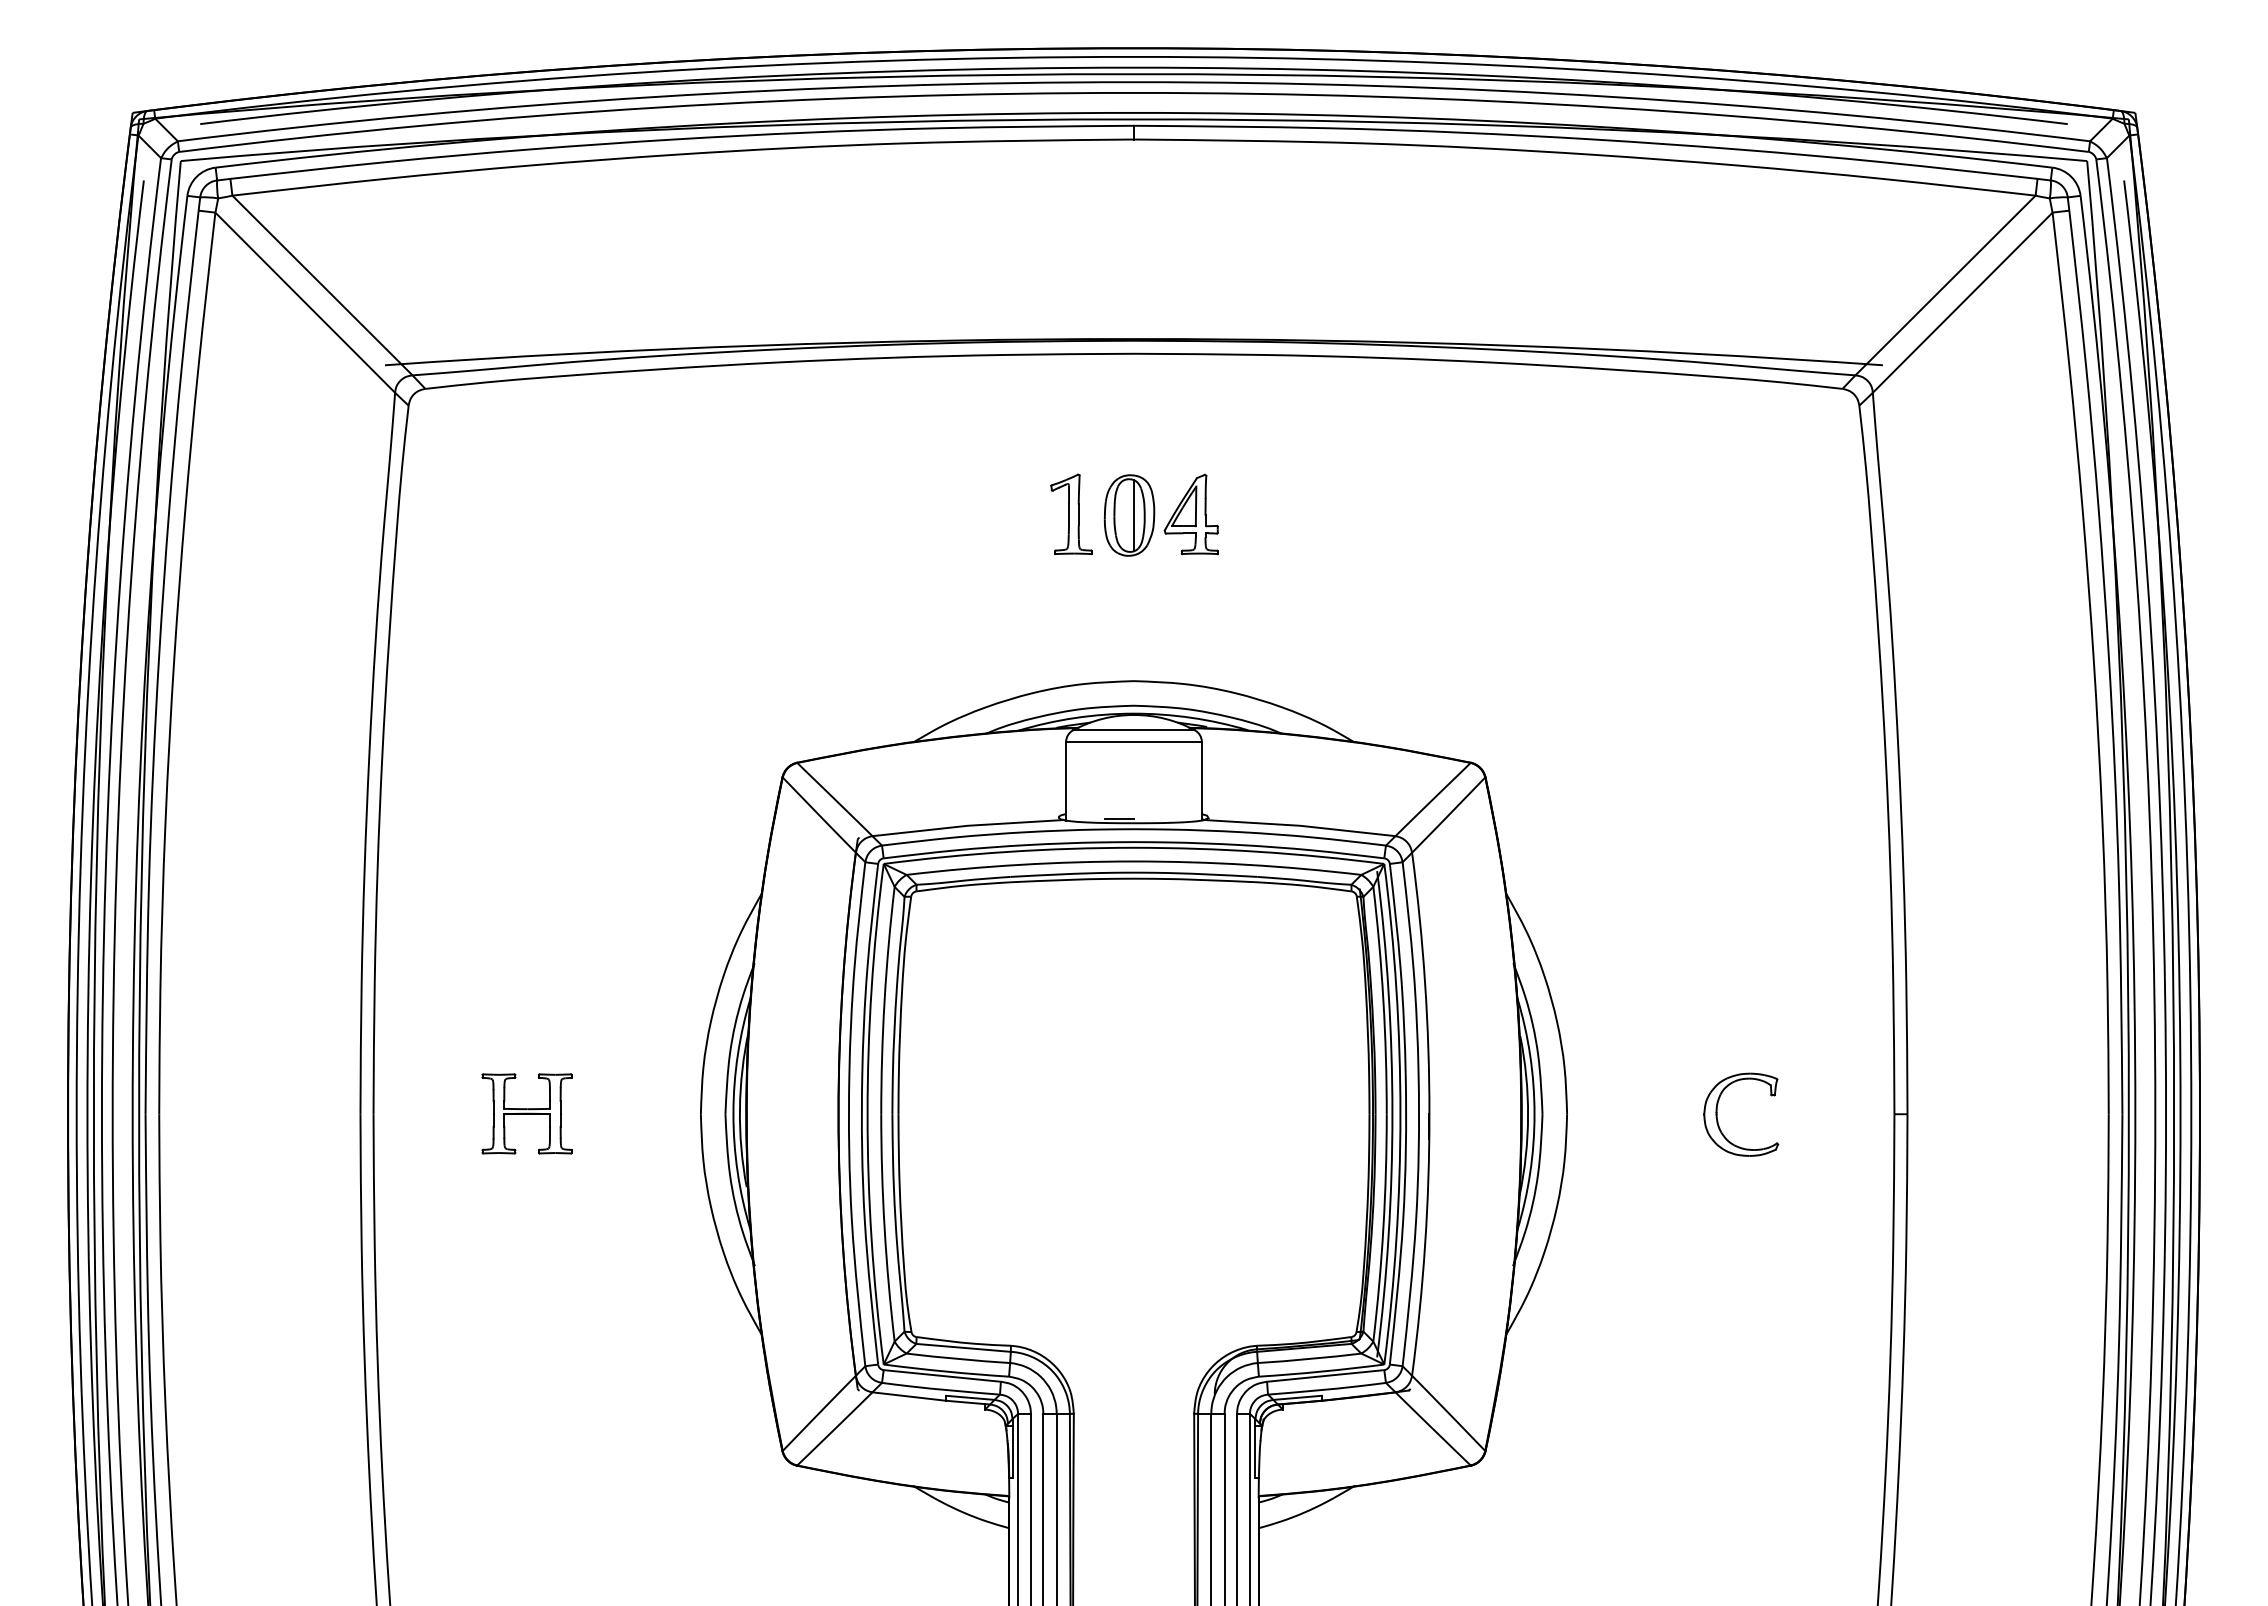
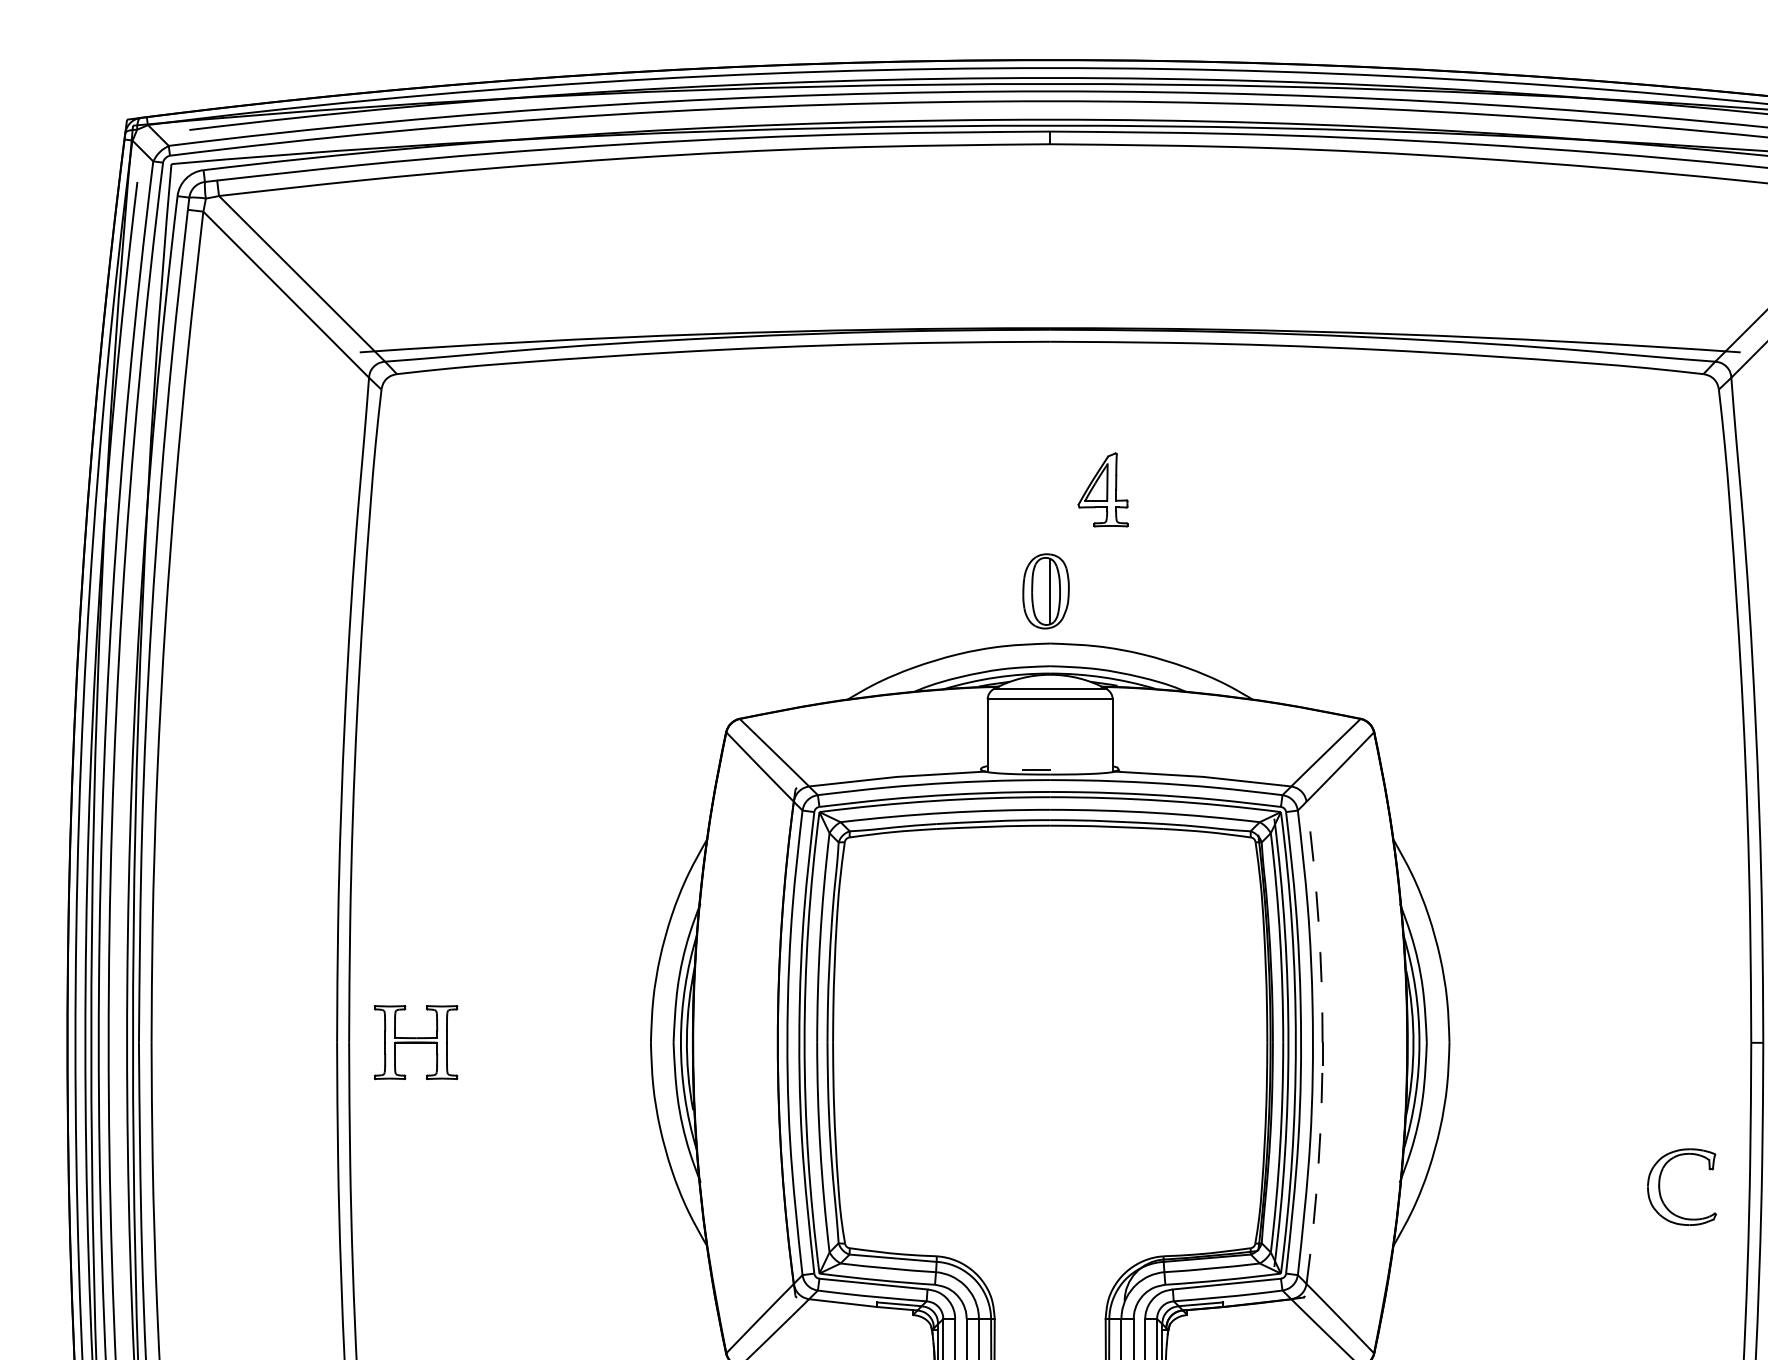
part: (1071, 514) -> (992, 489), removed
part: (1129, 515) -> (1046, 591), moved
part: (526, 1113) -> (415, 1042), moved
arc: (1429, 1114) -> (1322, 1043), solid -> dashed
part: (1718, 1120) -> (1660, 1192), moved

